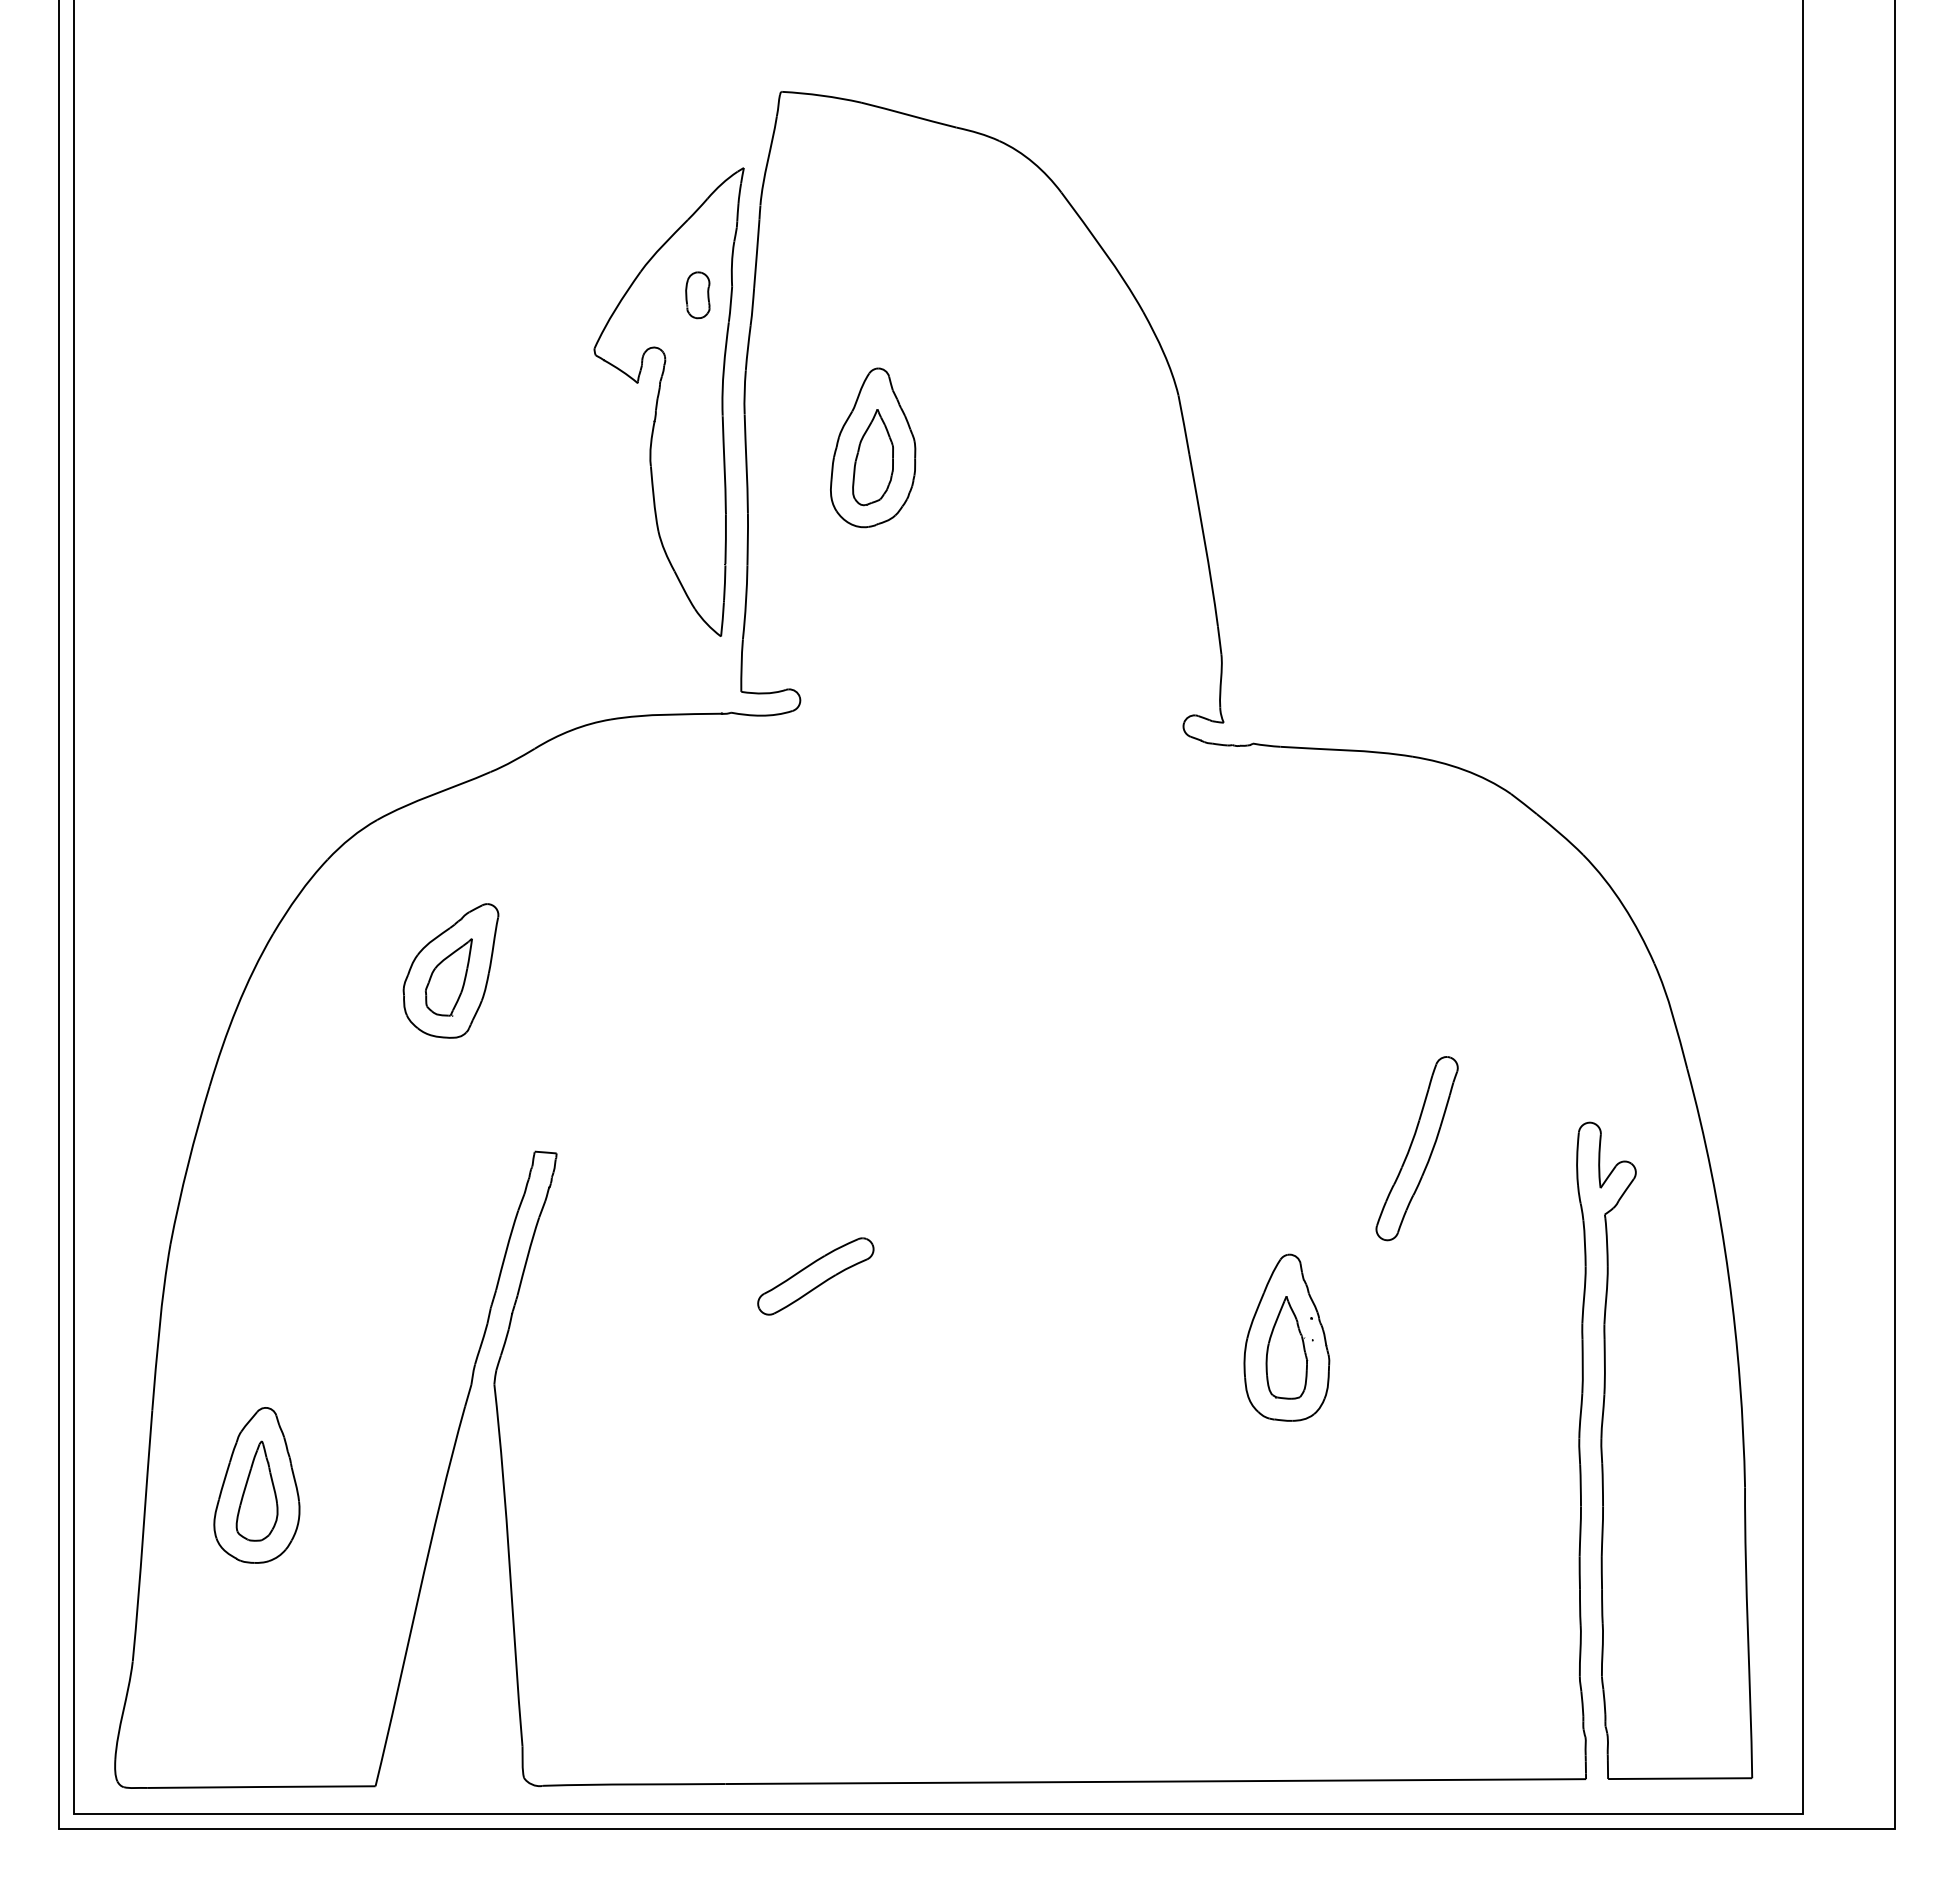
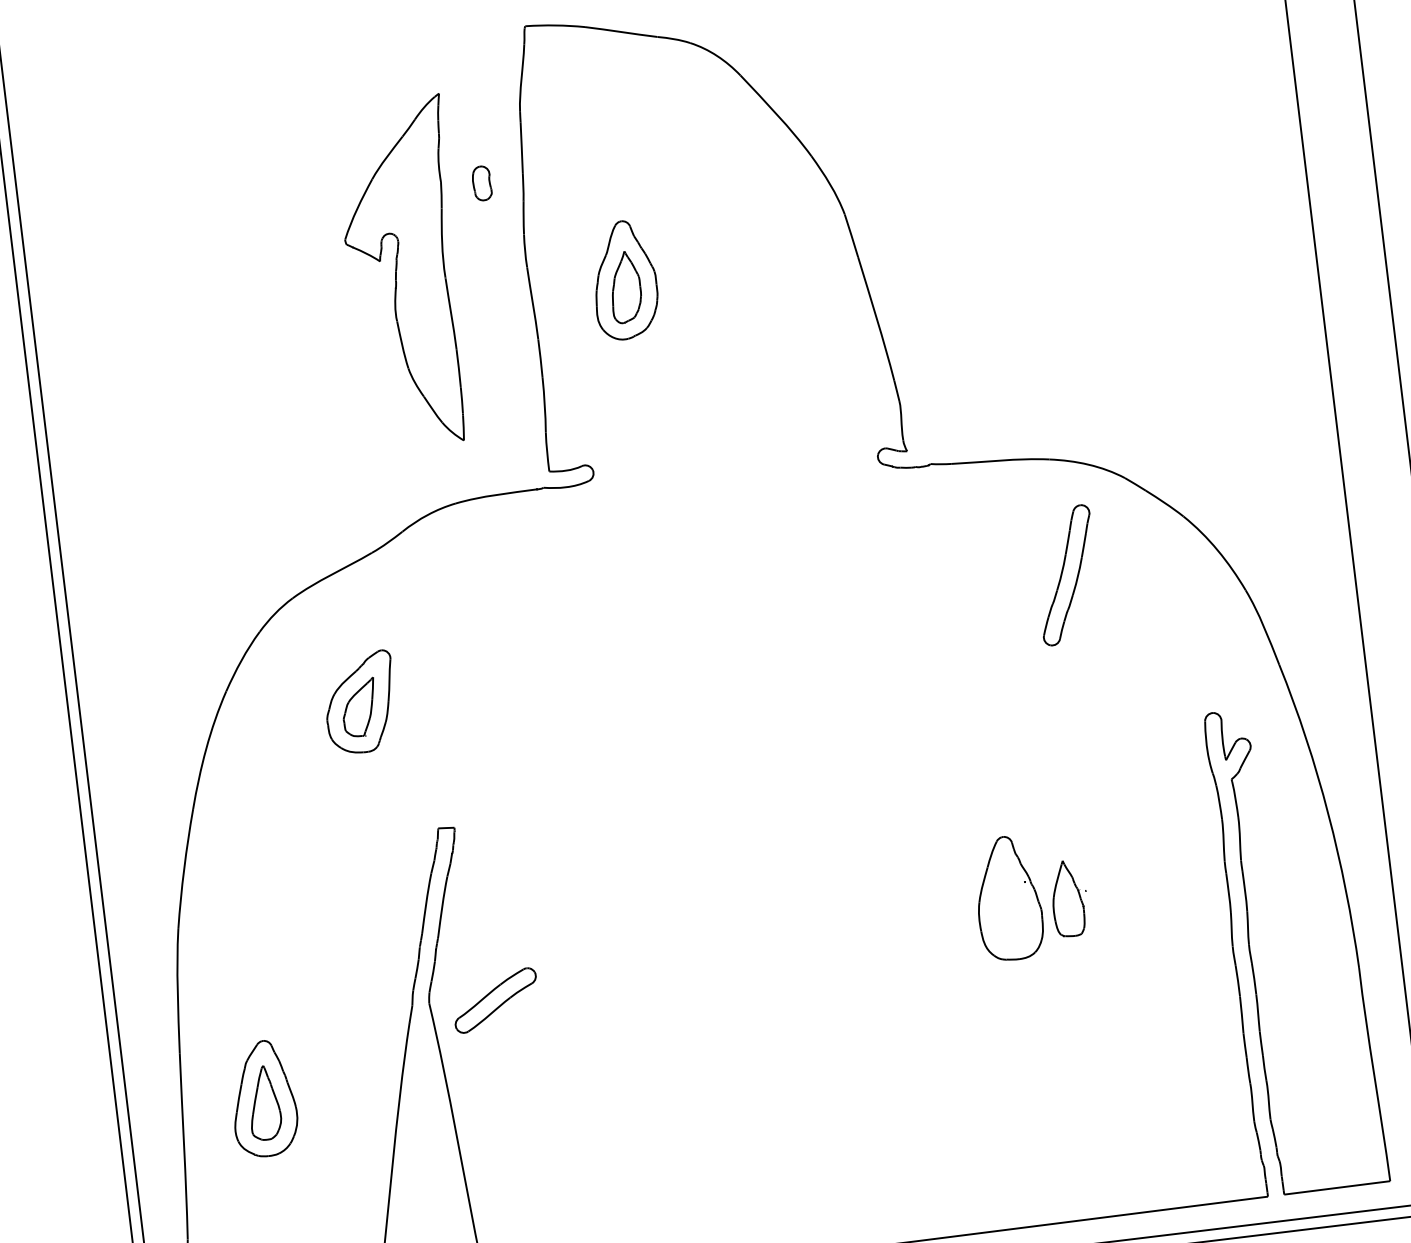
part: (668, 401) -> (404, 272), moved
part: (1416, 1148) -> (1066, 575), moved
part: (815, 1276) -> (495, 1000), moved
part: (1289, 1347) -> (1069, 898), moved

